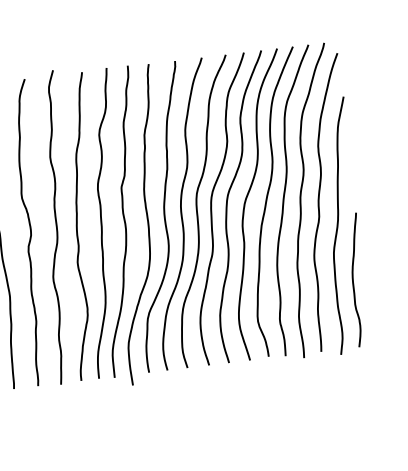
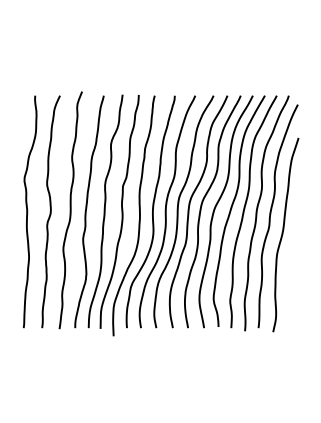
curve: (353, 280) -> (289, 277), removed

